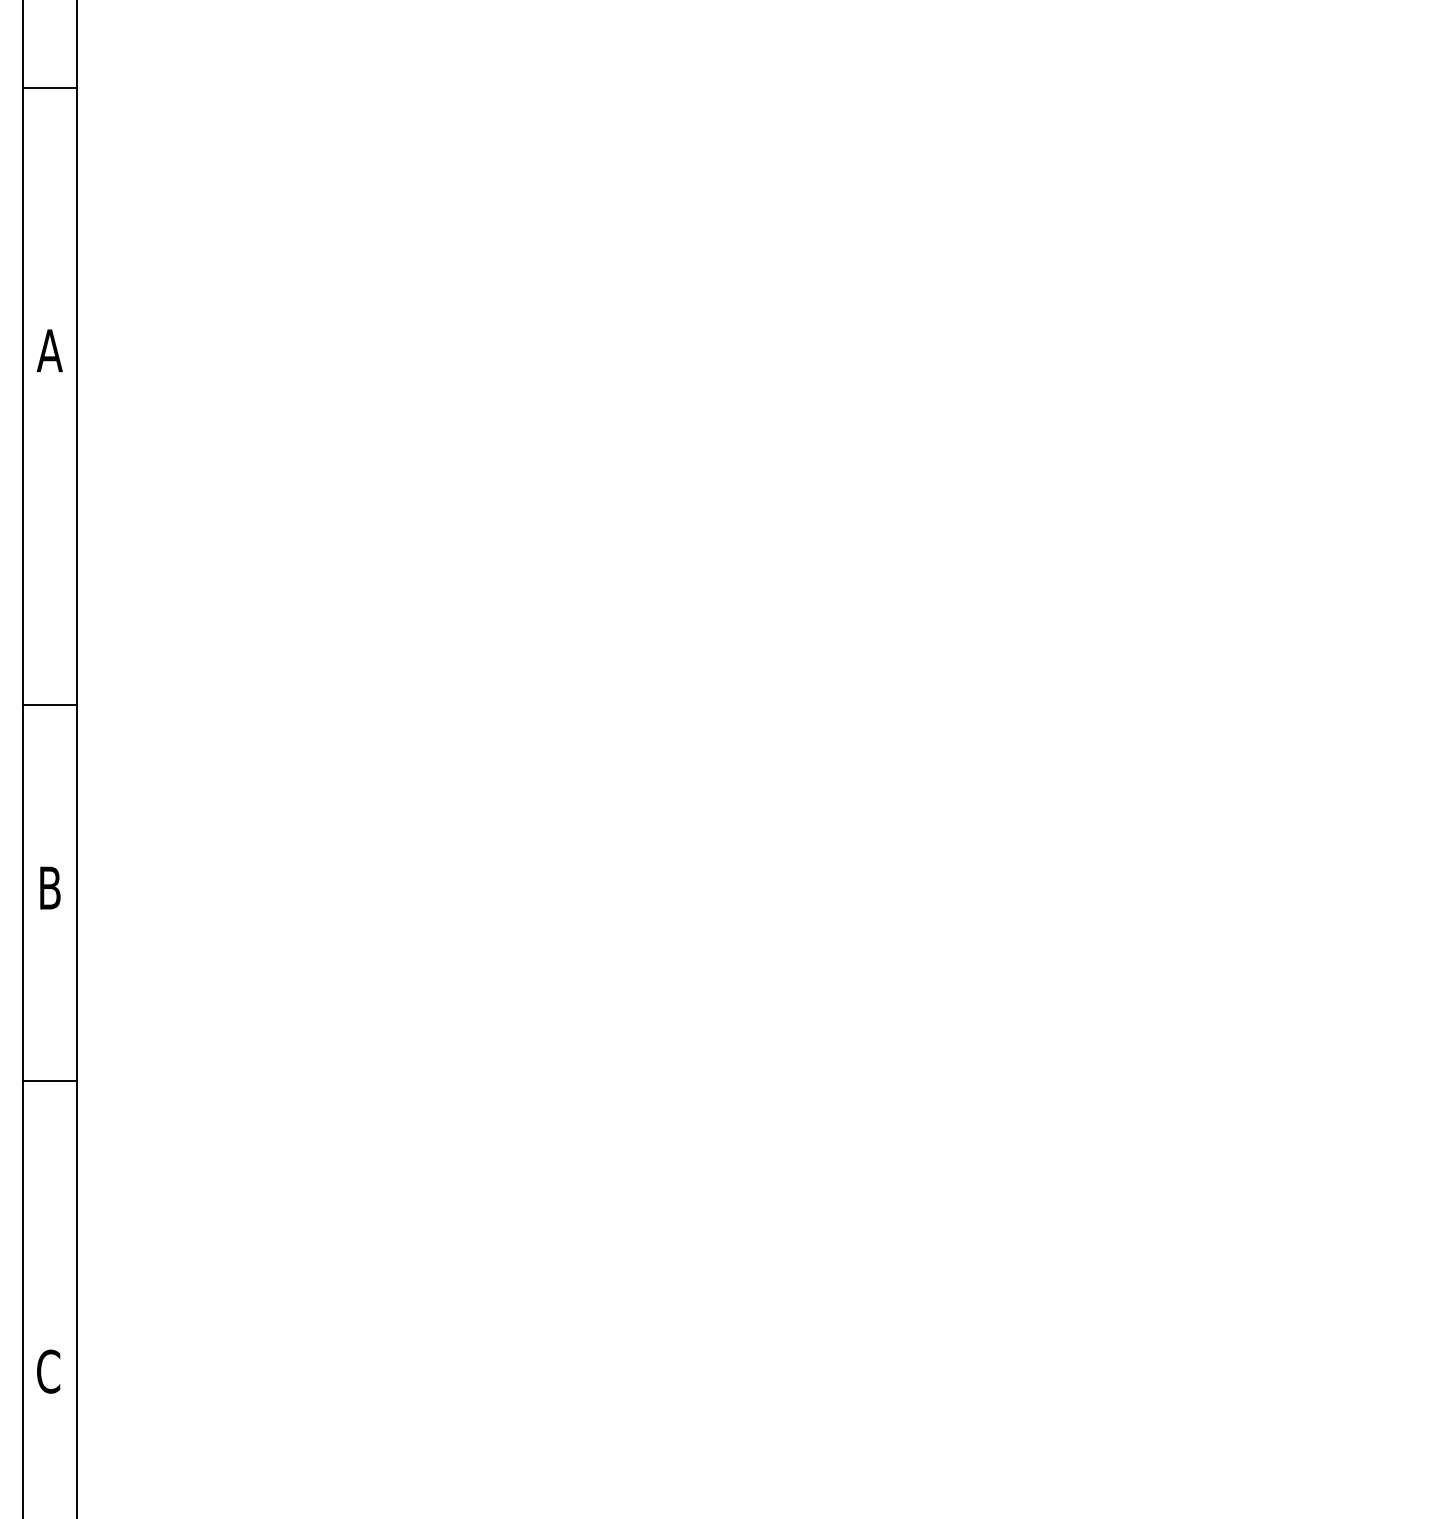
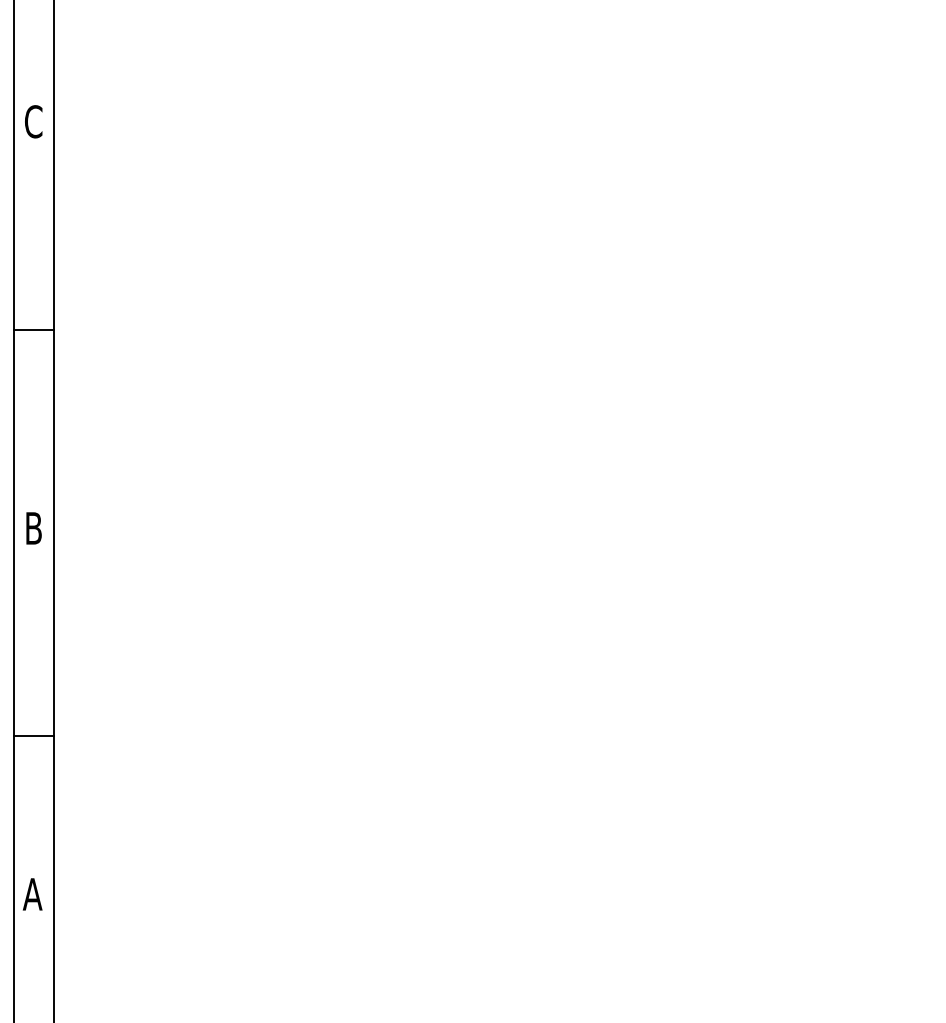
text: (49, 350) -> (33, 121), A -> C
line: (50, 704) -> (34, 329), moved
line: (50, 1080) -> (34, 736), moved
text: (48, 1371) -> (32, 894), C -> A

